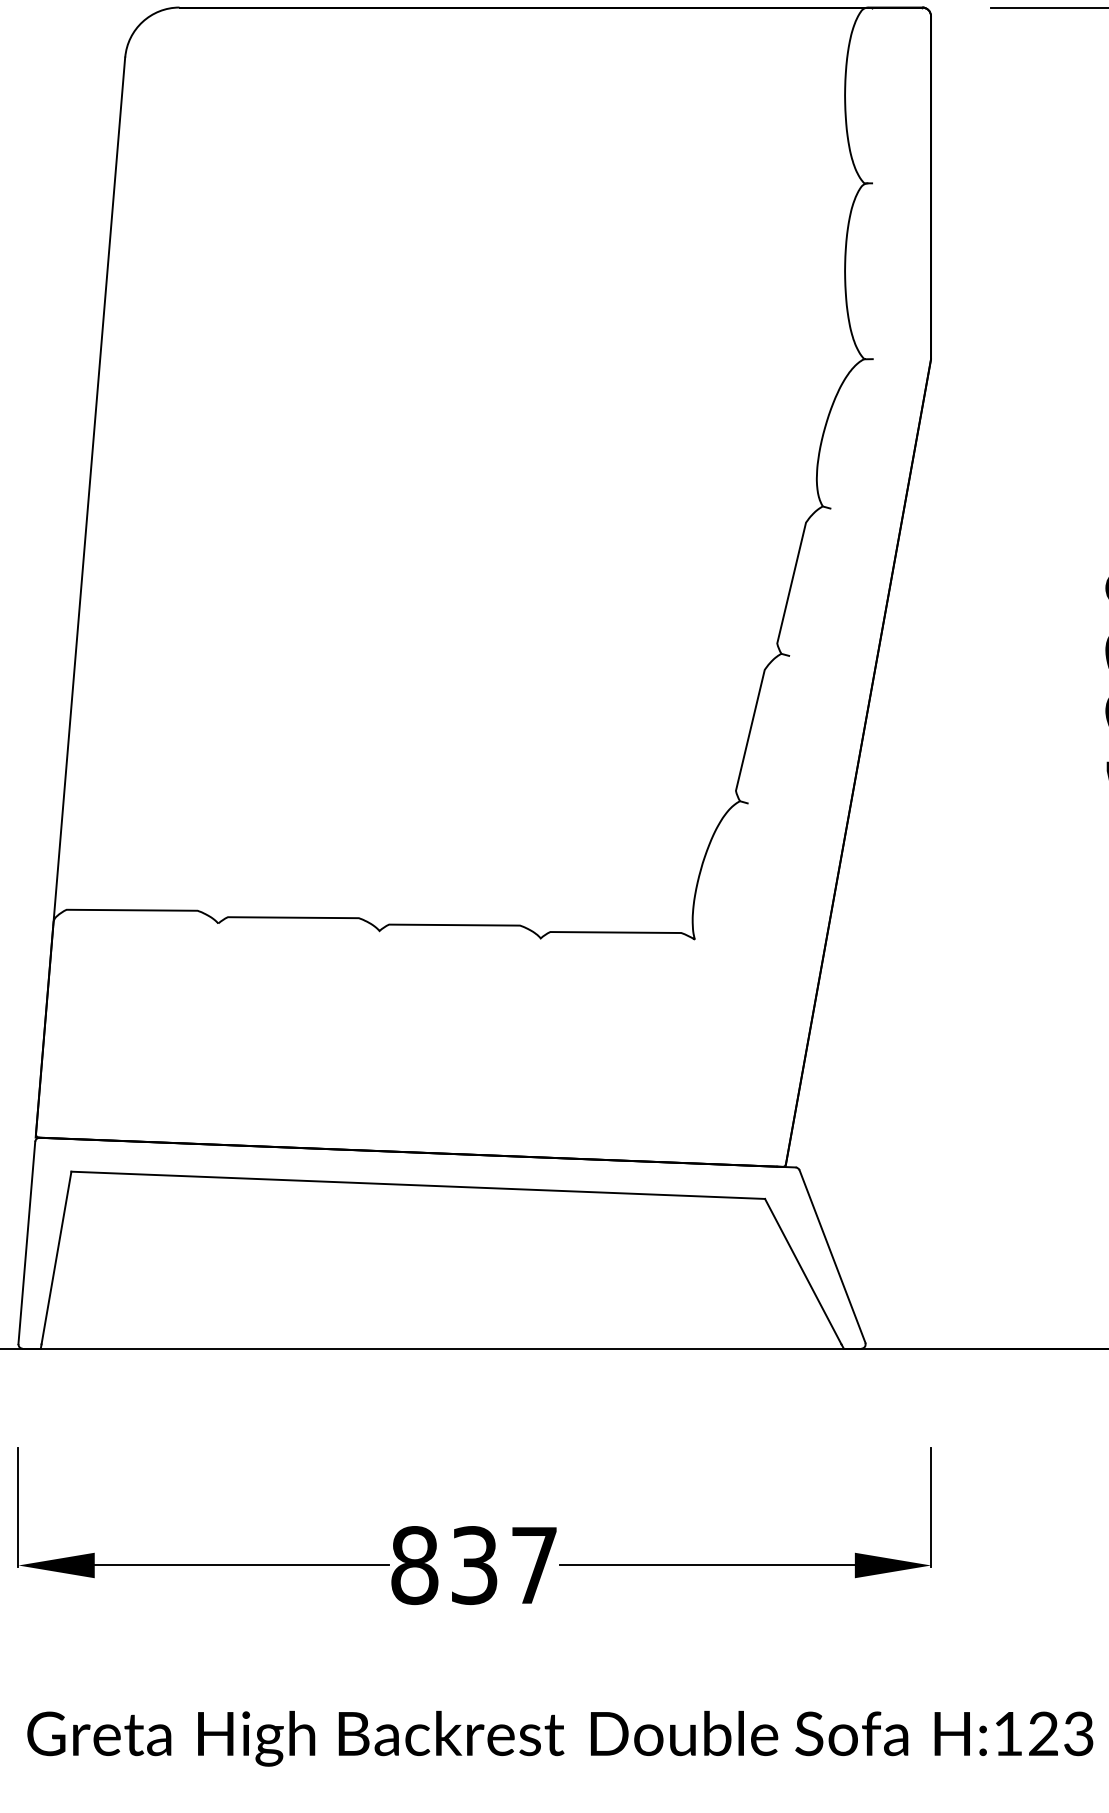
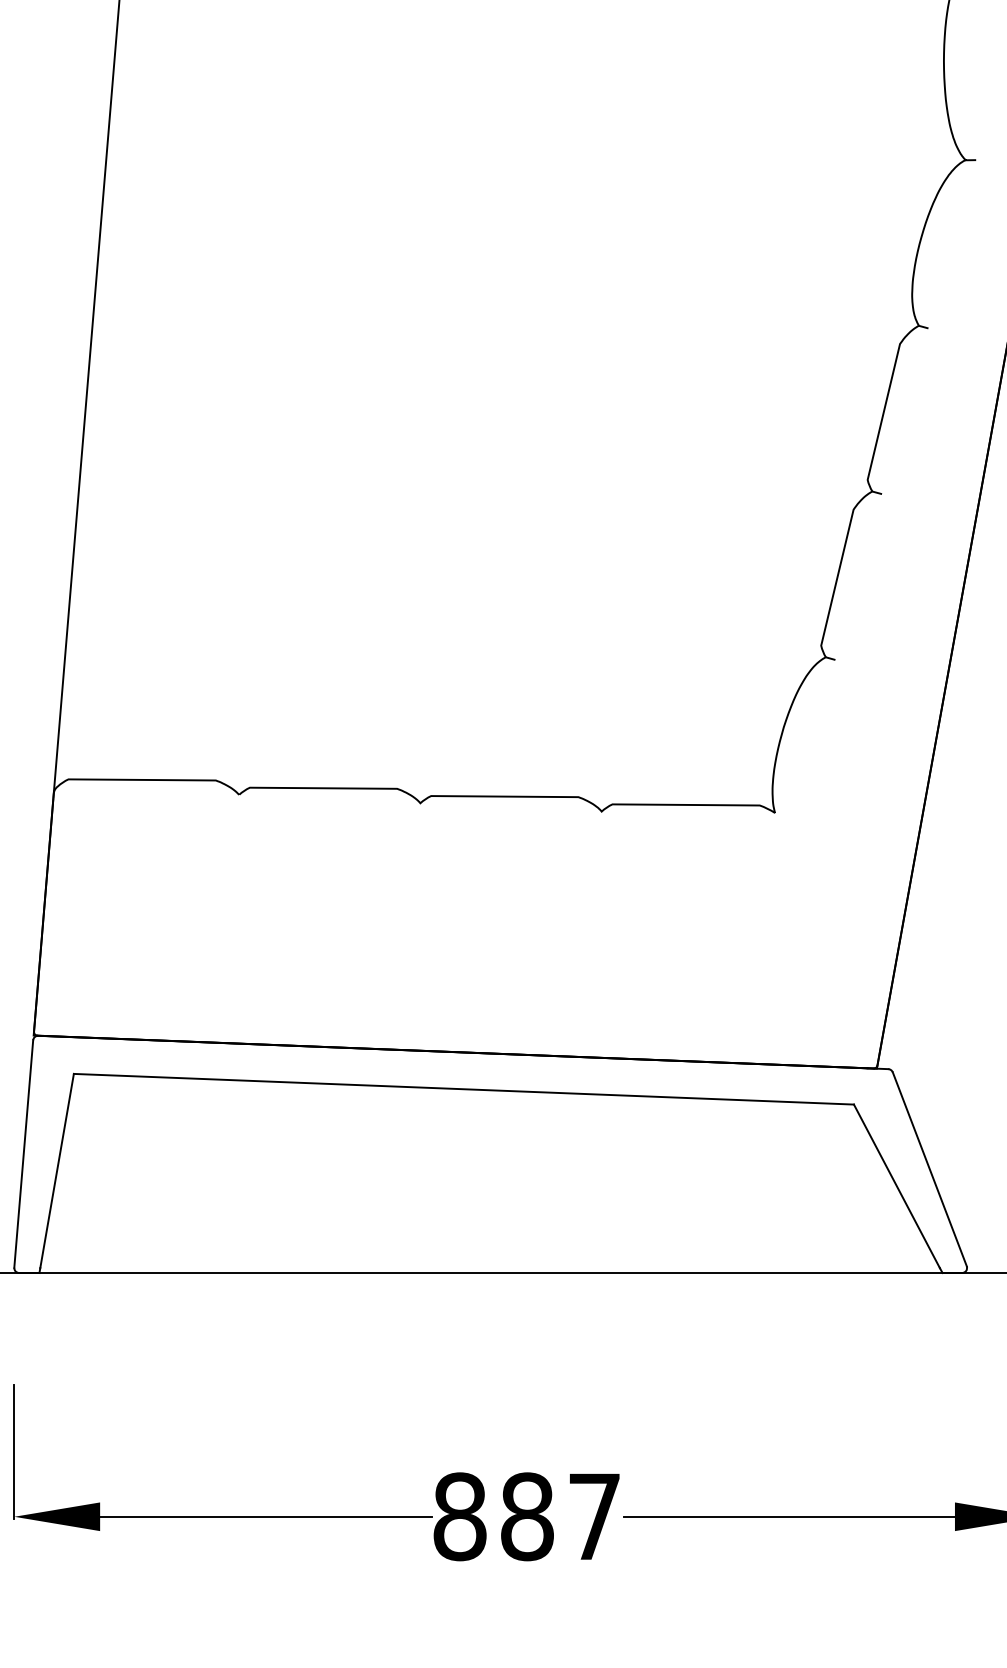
text: (474, 1565) -> (527, 1516), 837 -> 887

